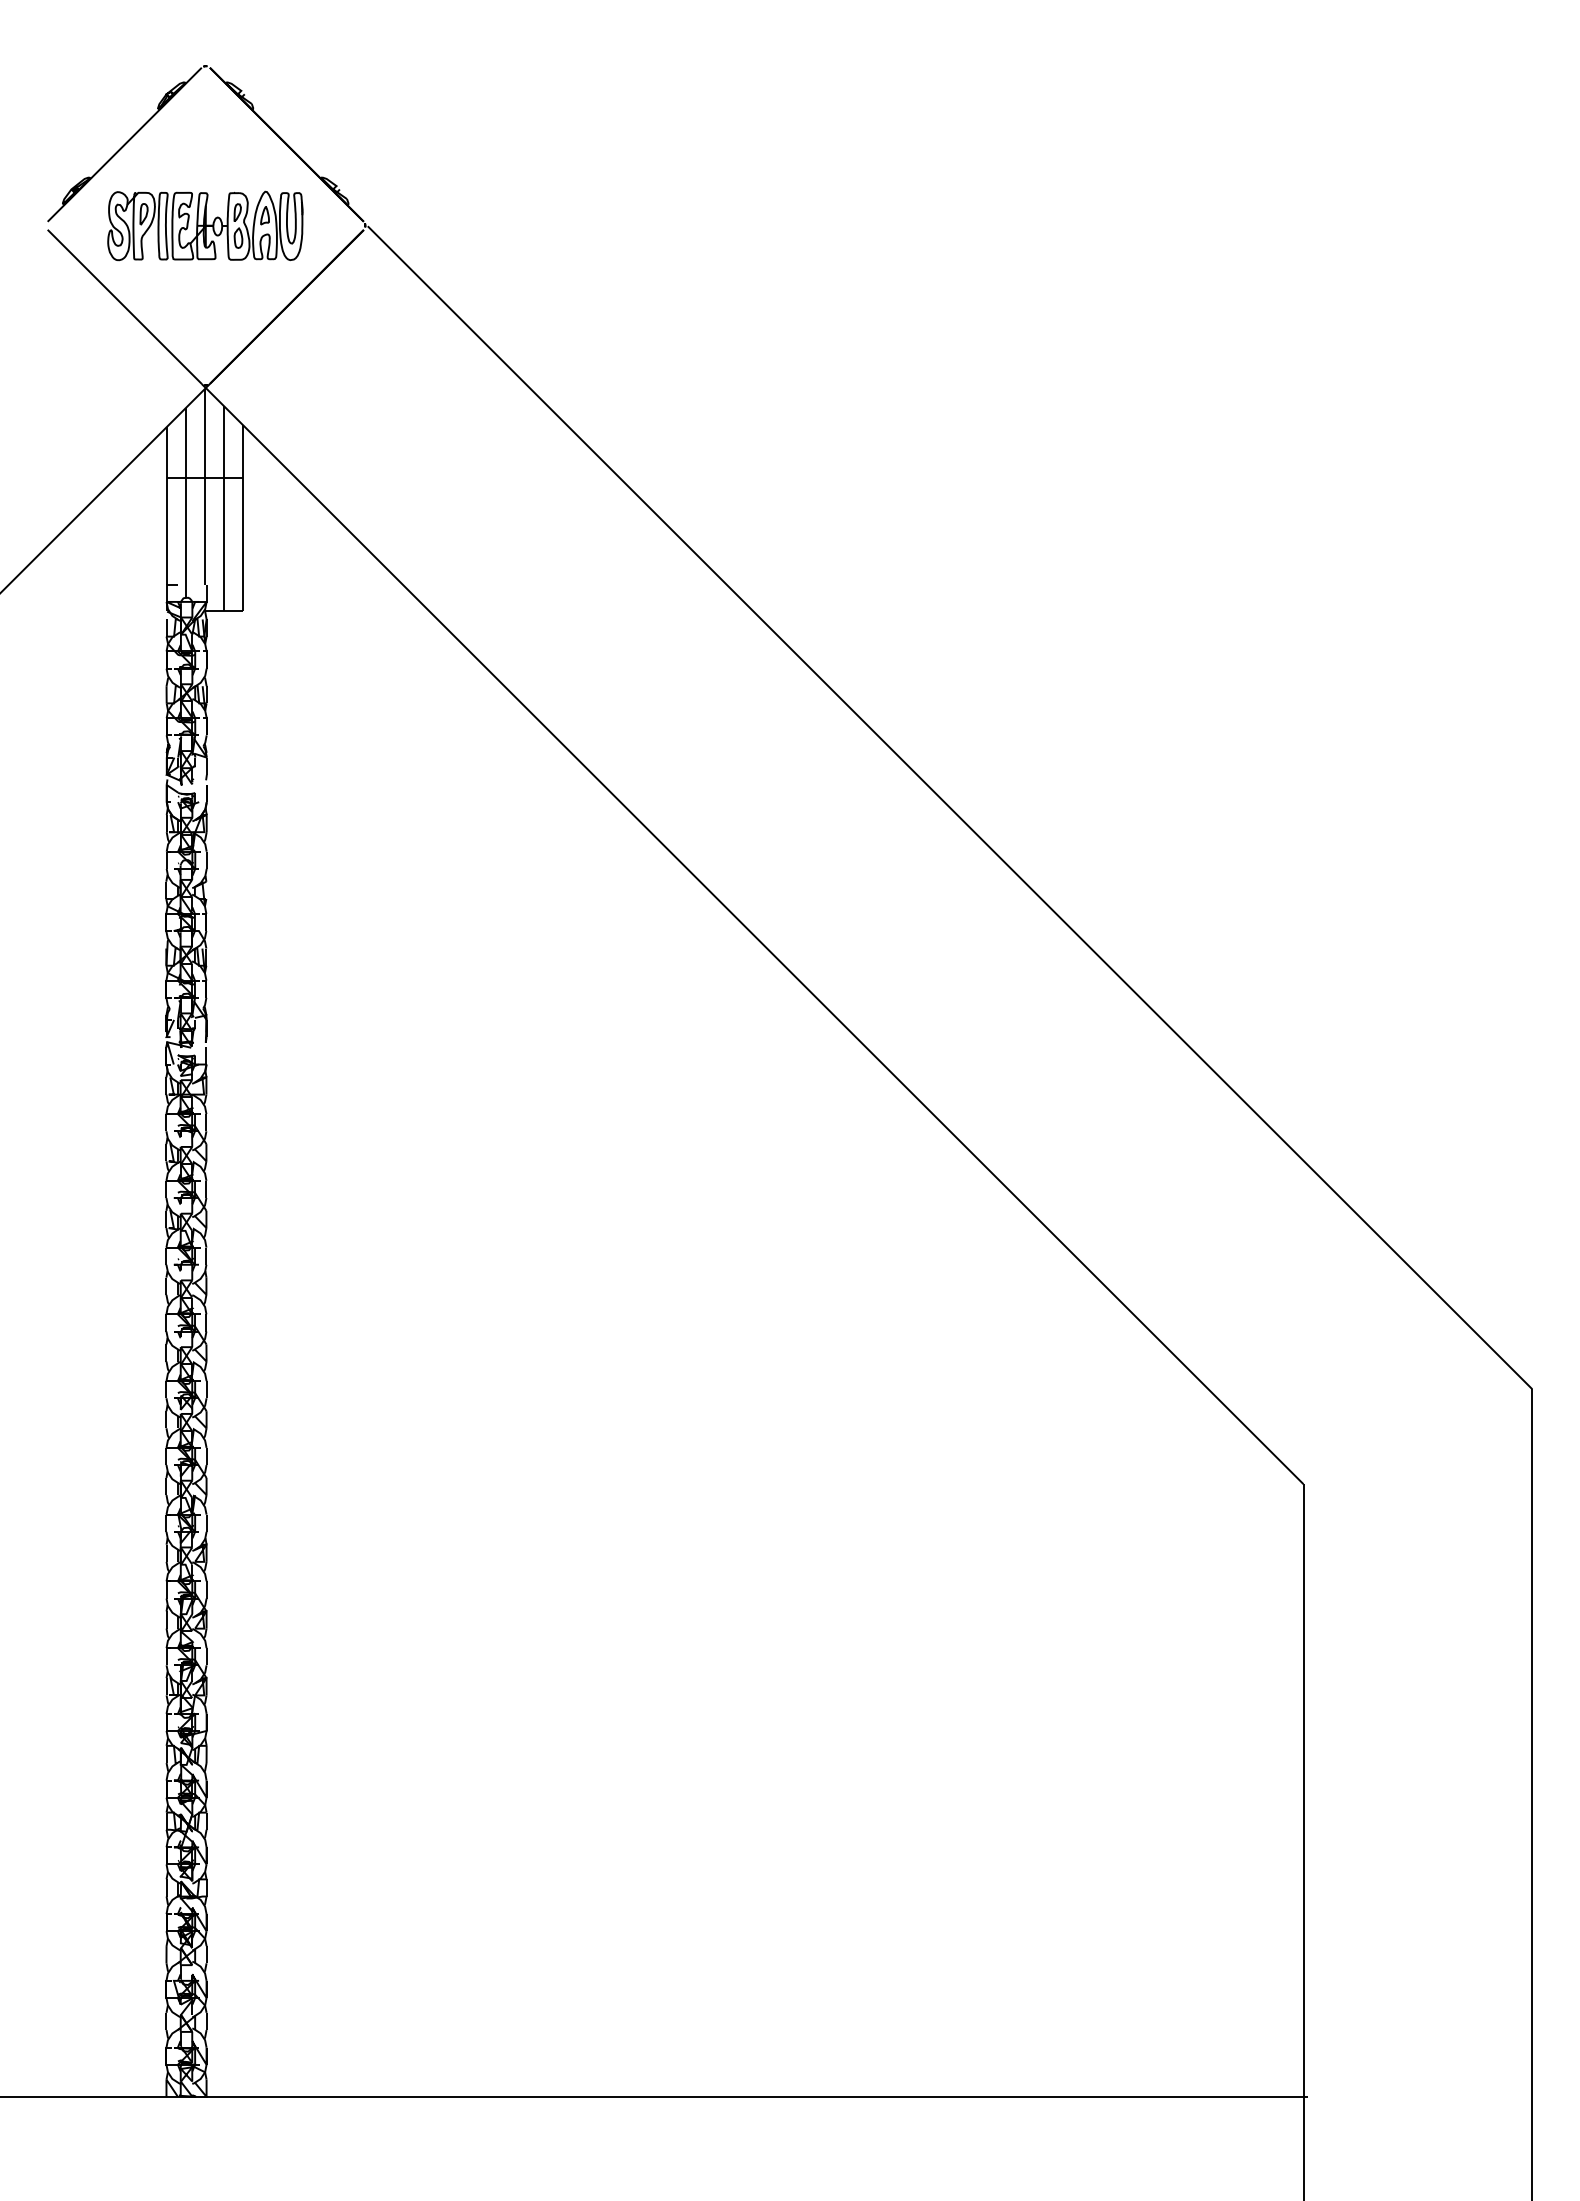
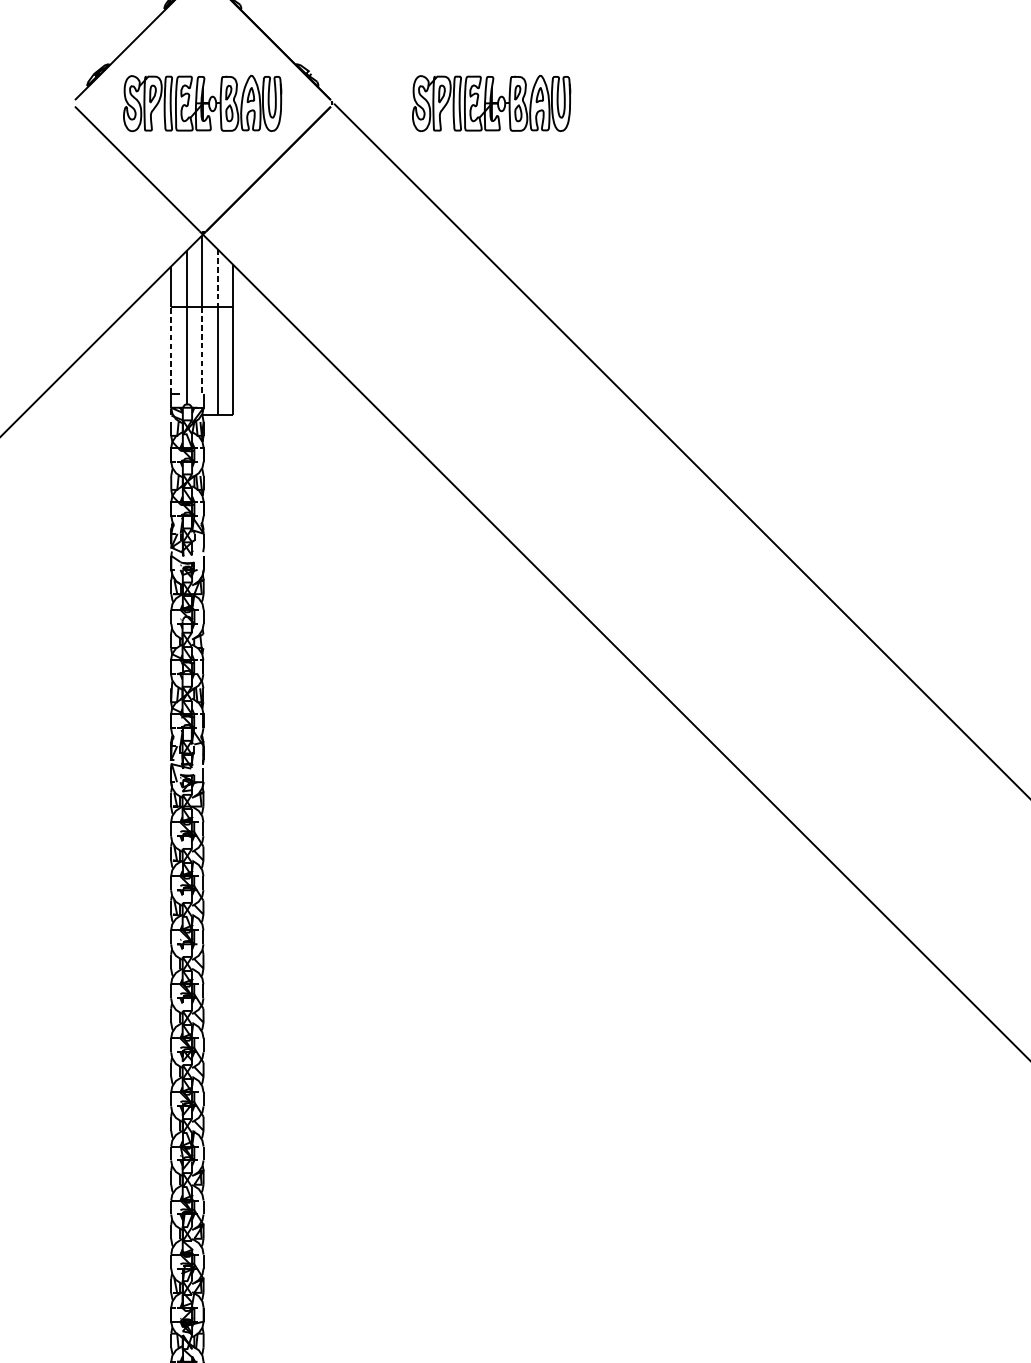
part: (562, 225) -> (491, 103), added
line: (223, 441) -> (217, 277), solid -> dashed
line: (166, 530) -> (171, 349), solid -> dashed
line: (204, 531) -> (201, 350), solid -> dashed

